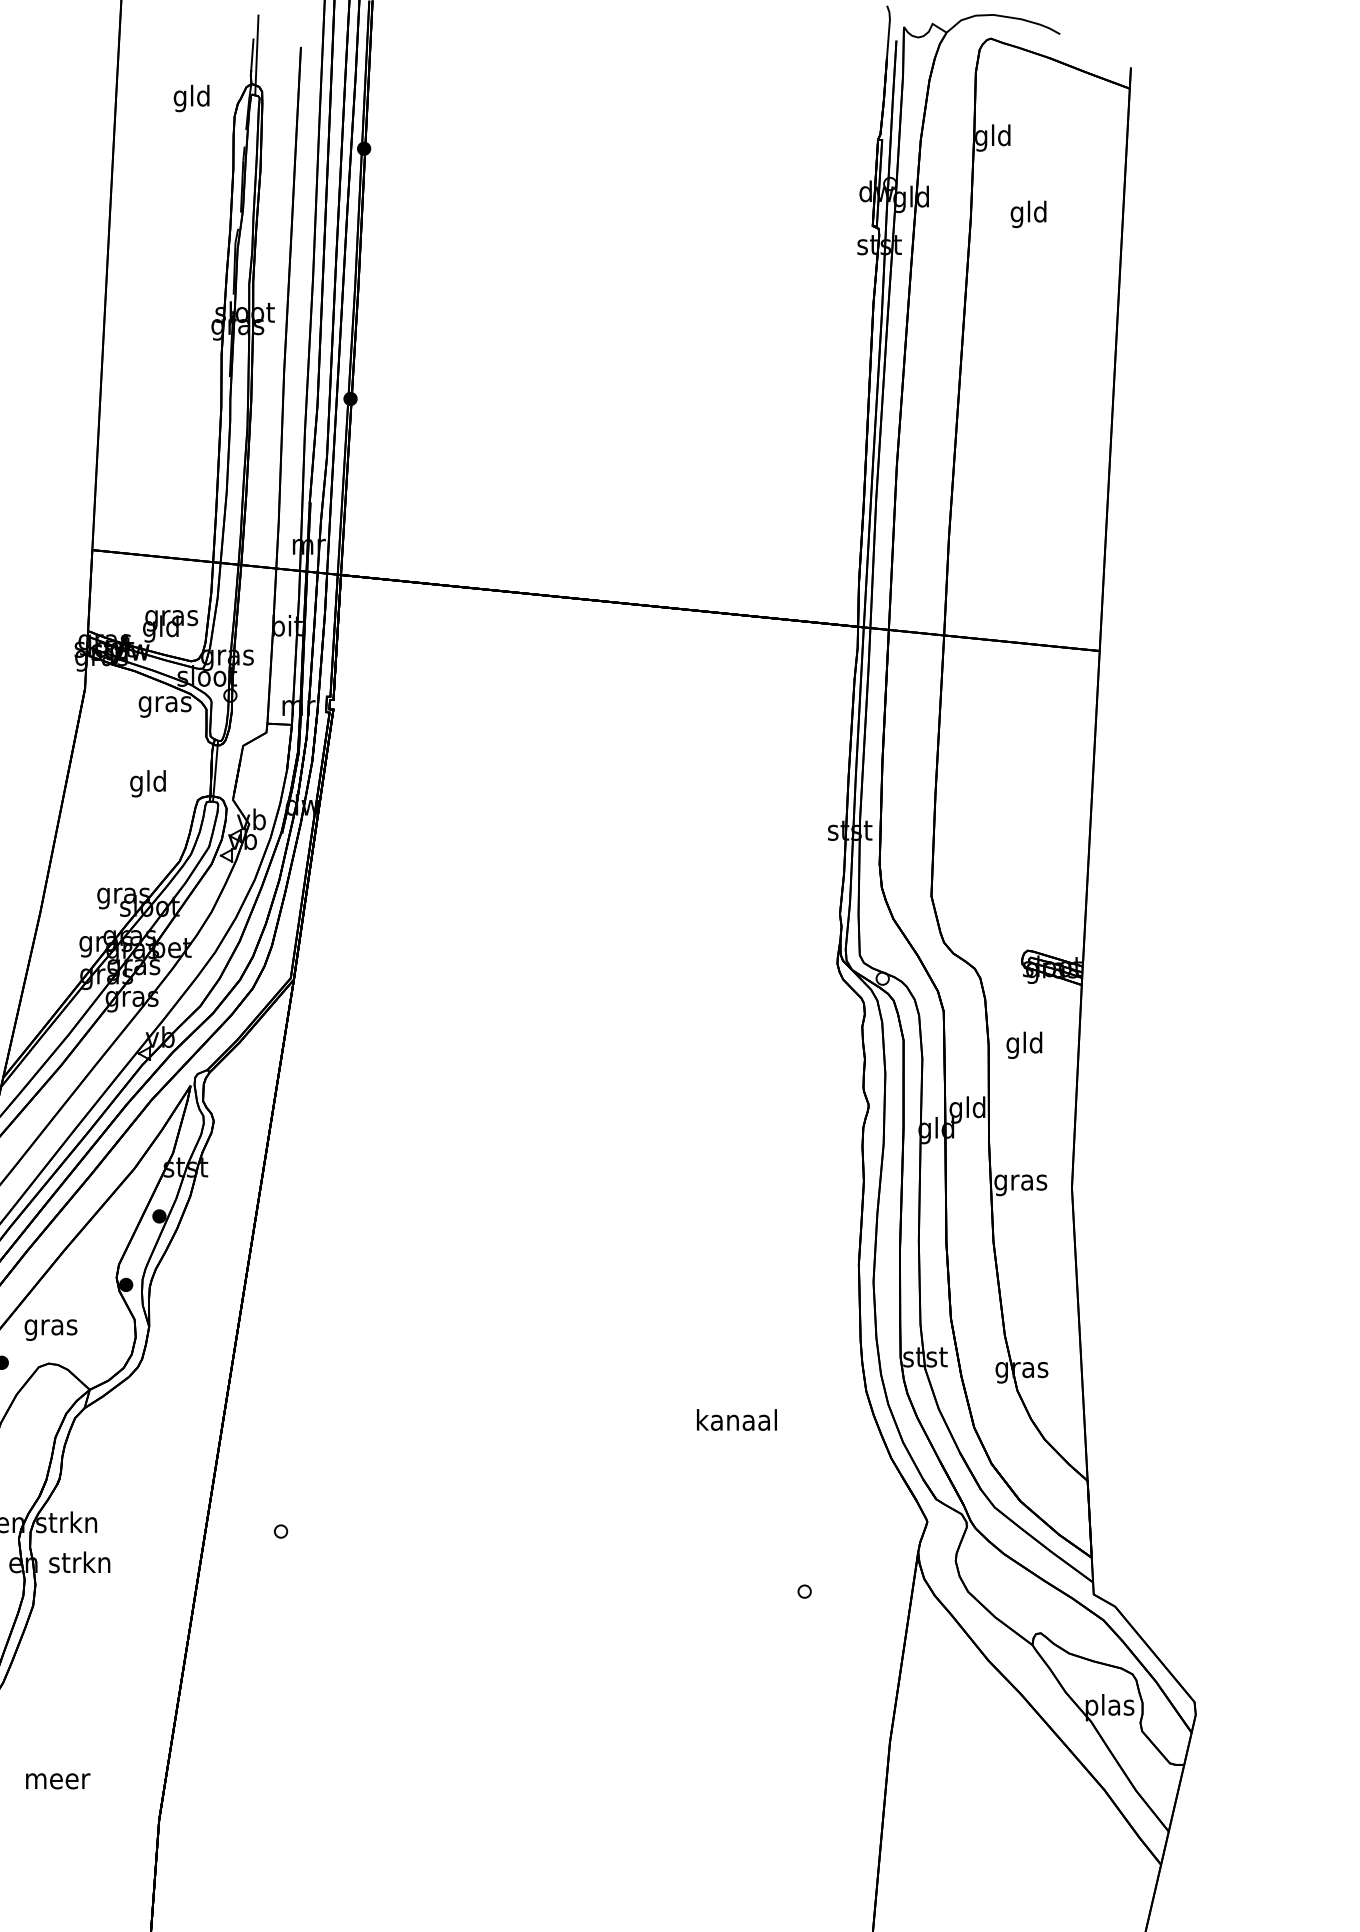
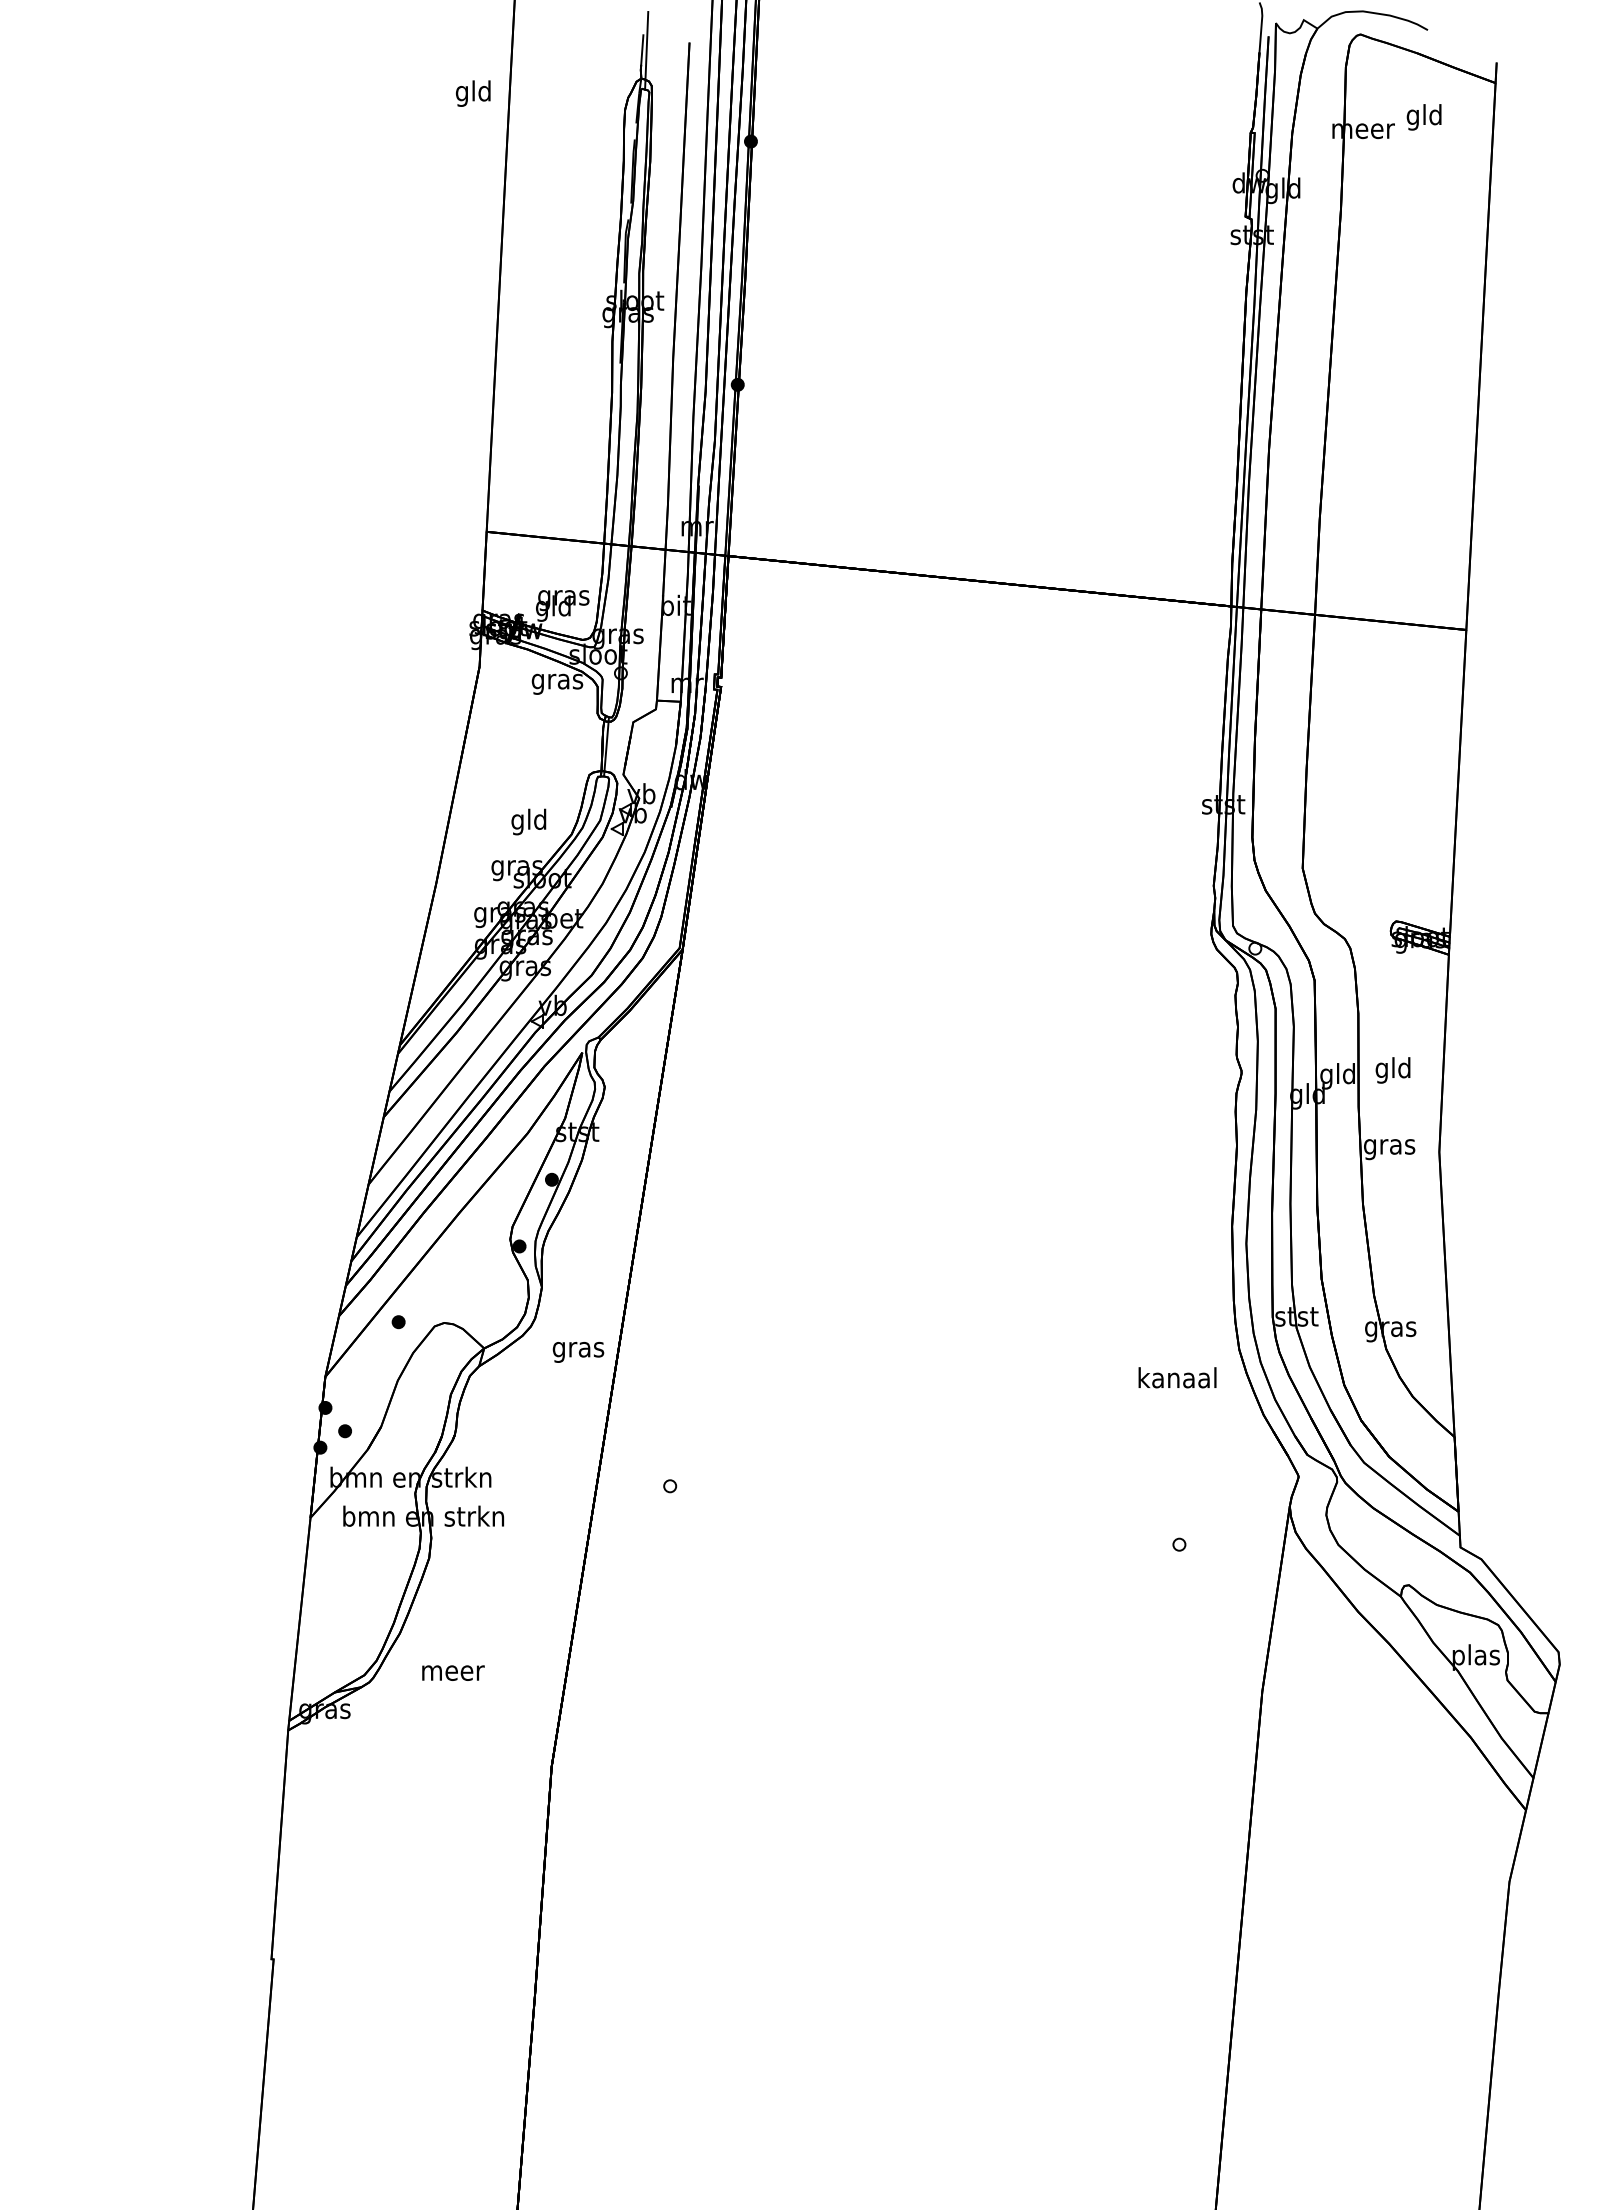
text: (191, 98) -> (473, 93), moved
text: (993, 137) -> (1363, 130), gld -> meer
text: (1027, 214) -> (1423, 117), moved
text: (147, 783) -> (528, 821), moved
text: (1023, 1045) -> (1392, 1070), moved
text: (51, 1330) -> (578, 1352), moved
text: (736, 1419) -> (1177, 1377), moved
text: (58, 1780) -> (453, 1672), moved

